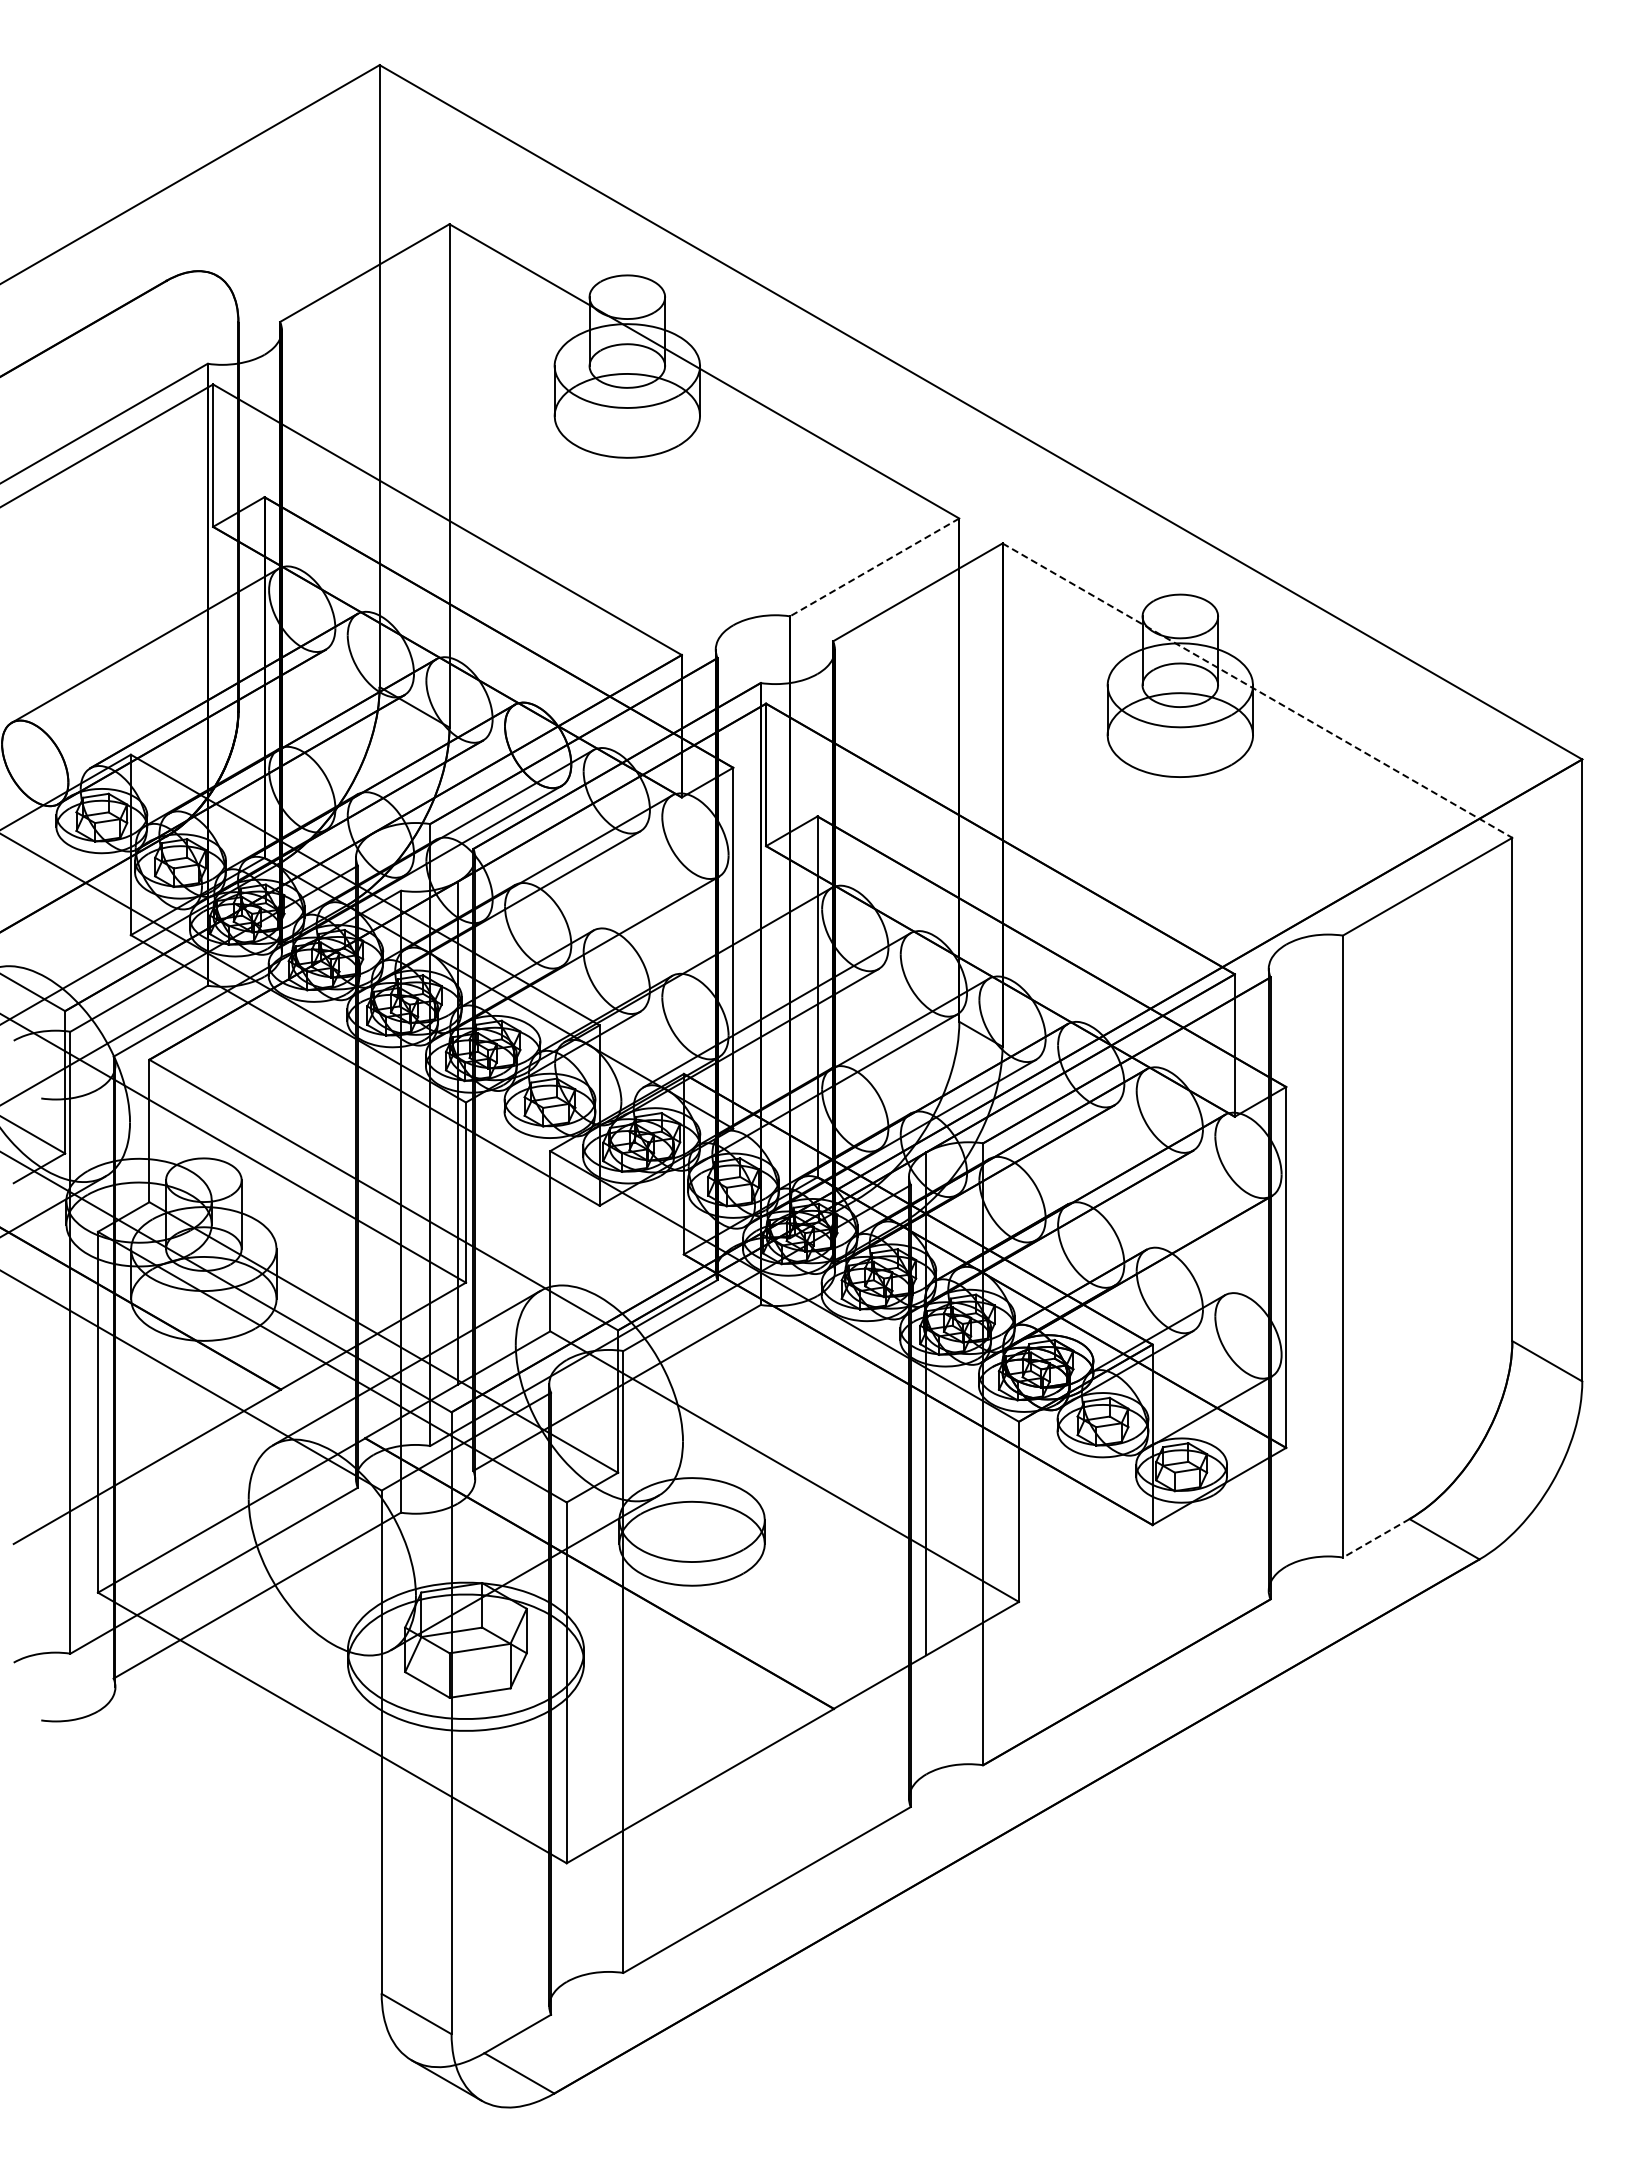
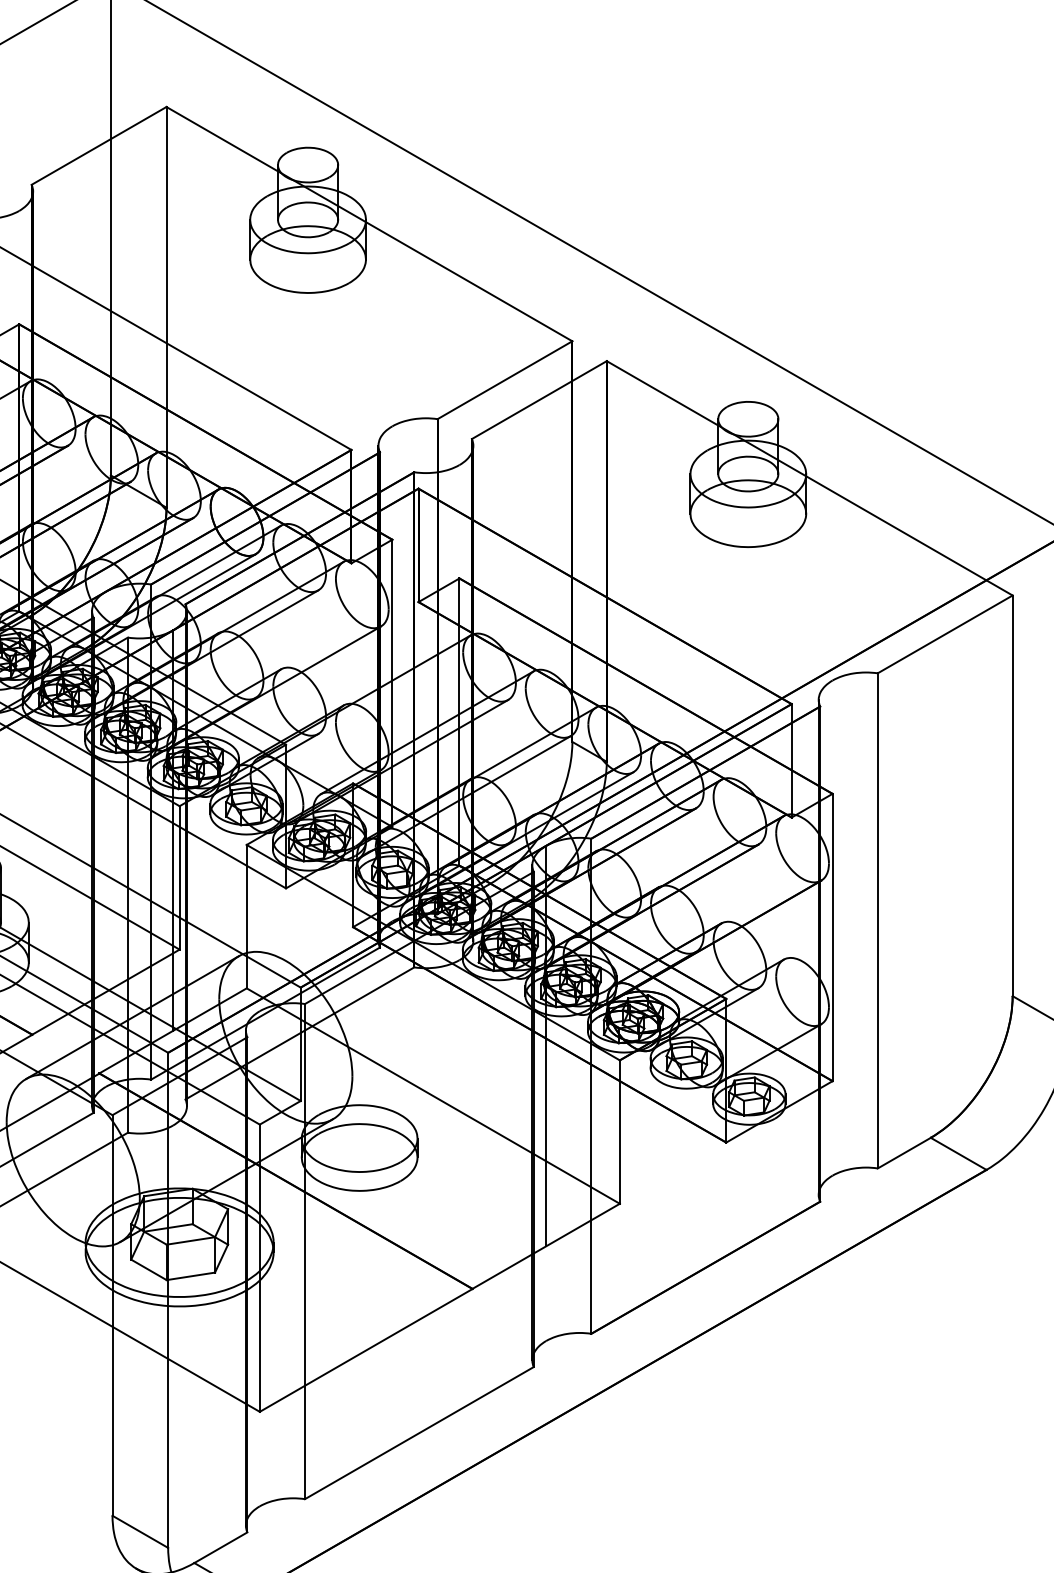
line: (874, 567) -> (504, 380), dashed -> solid
line: (1257, 690) -> (809, 478), dashed -> solid
line: (1375, 1538) -> (903, 1153), dashed -> solid

